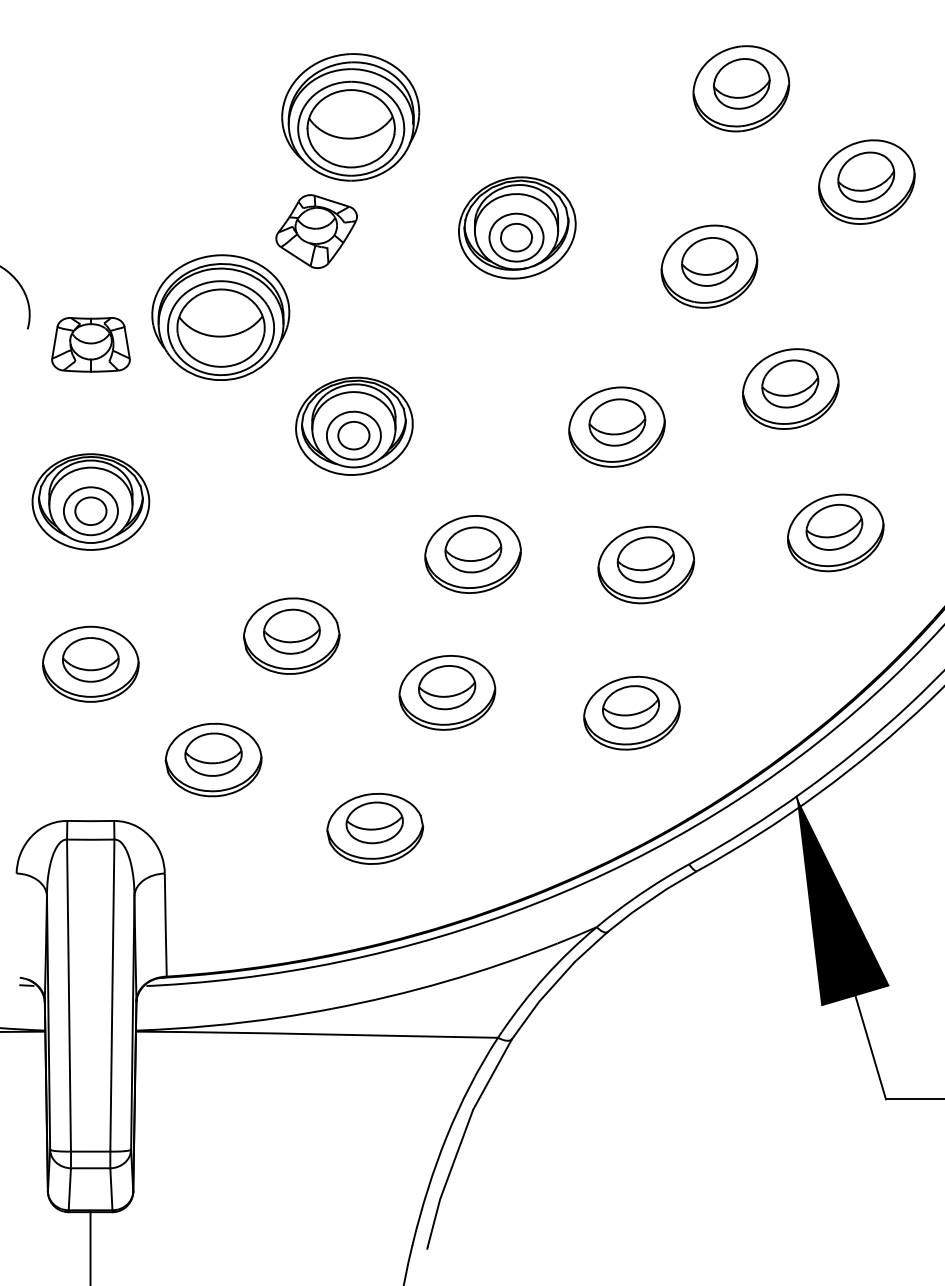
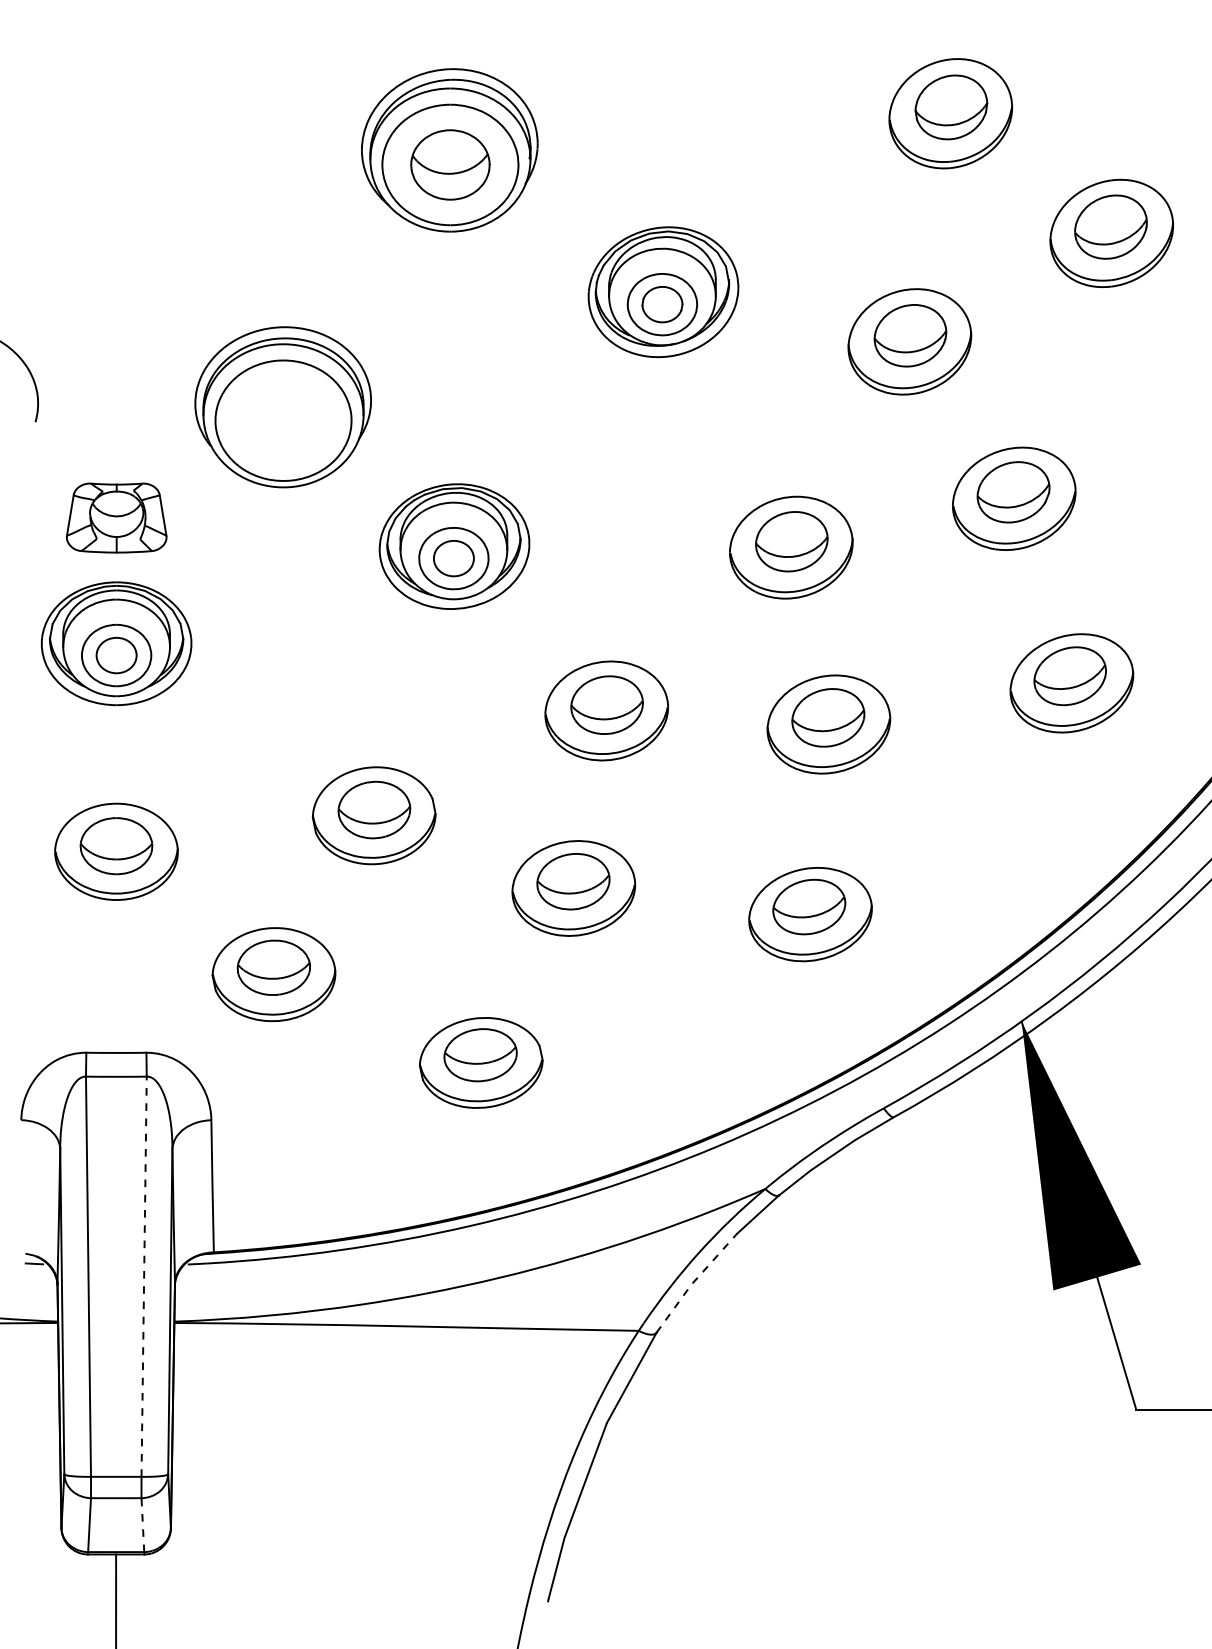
part: (351, 128) -> (450, 164), size x0.7
part: (316, 231) -> (405, 296), removed
part: (221, 328) -> (283, 420), removed
part: (90, 344) -> (116, 517), moved
line: (112, 995) -> (144, 1276), solid -> dashed
line: (541, 999) -> (694, 1281), solid -> dashed
line: (111, 1189) -> (142, 1525), solid -> dashed

